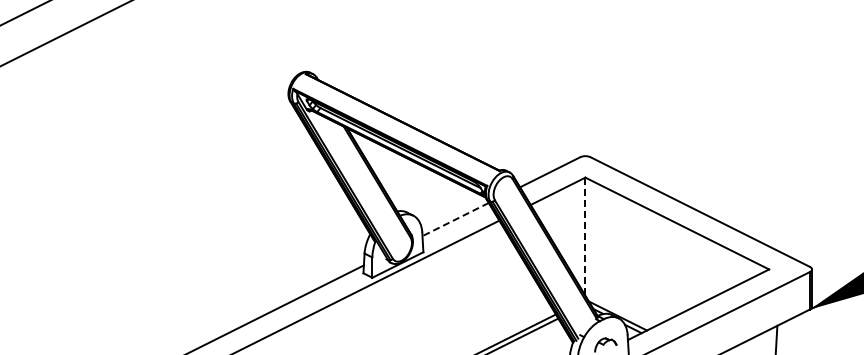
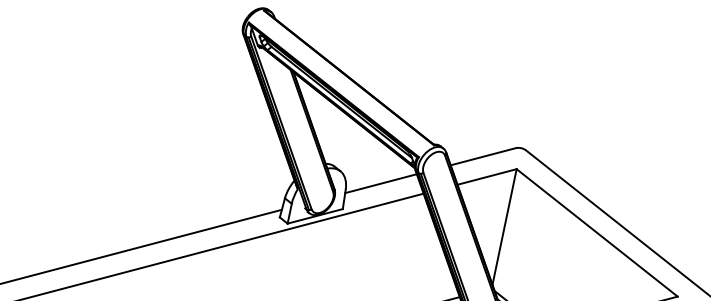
line: (455, 219) -> (380, 183), dashed -> solid
line: (585, 237) -> (504, 227), dashed -> solid

